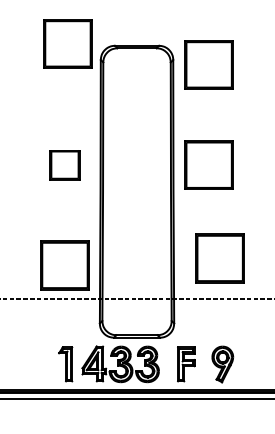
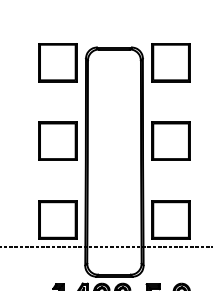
part: (67, 43) -> (57, 62), moved
part: (64, 164) -> (57, 140), size x1.67
part: (219, 258) -> (170, 220), moved

